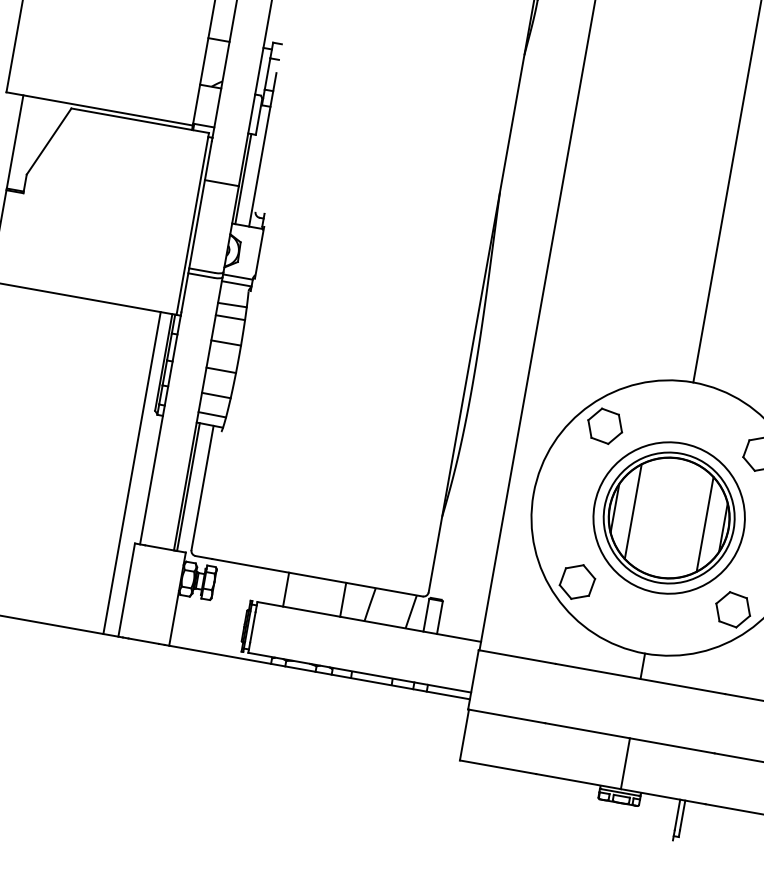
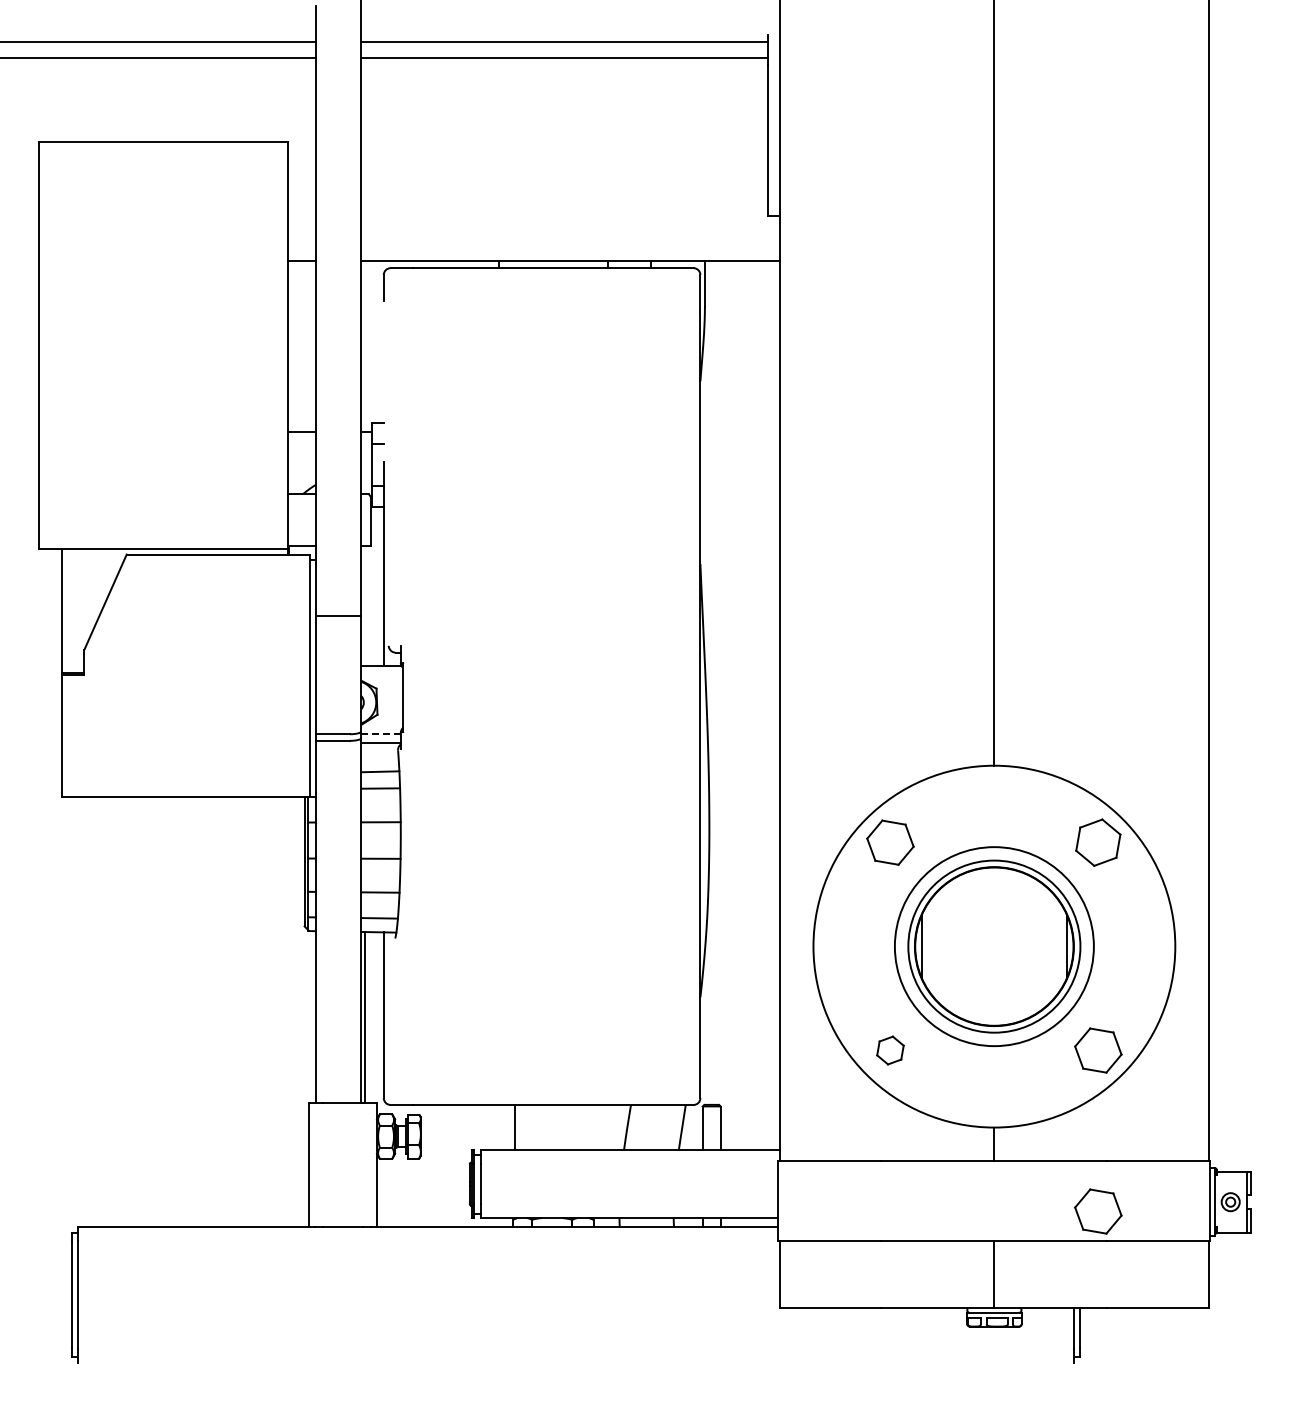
line: (243, 179) -> (365, 606), removed
line: (237, 277) -> (380, 734), solid -> dashed
line: (132, 473) -> (289, 1012), removed
line: (633, 511) -> (946, 946), removed
line: (705, 524) -> (1042, 946), removed
part: (577, 581) -> (890, 1050), size x0.6
line: (343, 599) -> (591, 1127), removed
part: (711, 730) -> (1098, 1211), added

